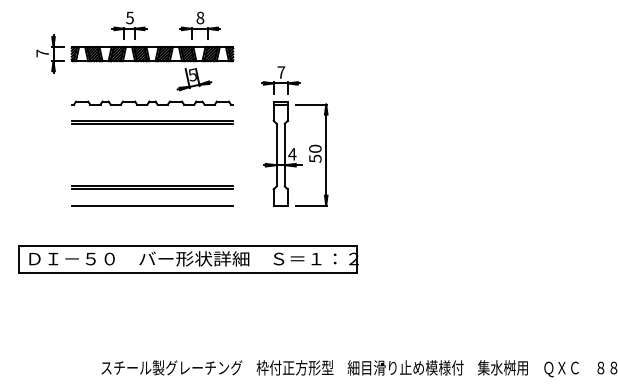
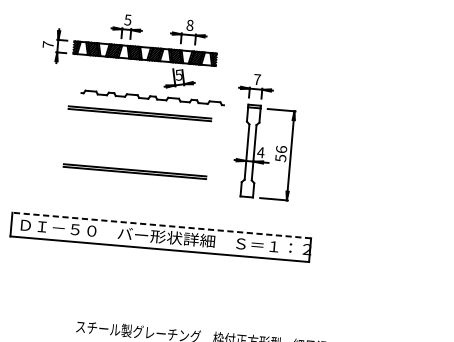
part: (152, 102) -> (152, 97), moved
text: (315, 148) -> (281, 149), 50 -> 56
line: (152, 205) -> (133, 187), removed
line: (187, 246) -> (161, 225), solid -> dashed

